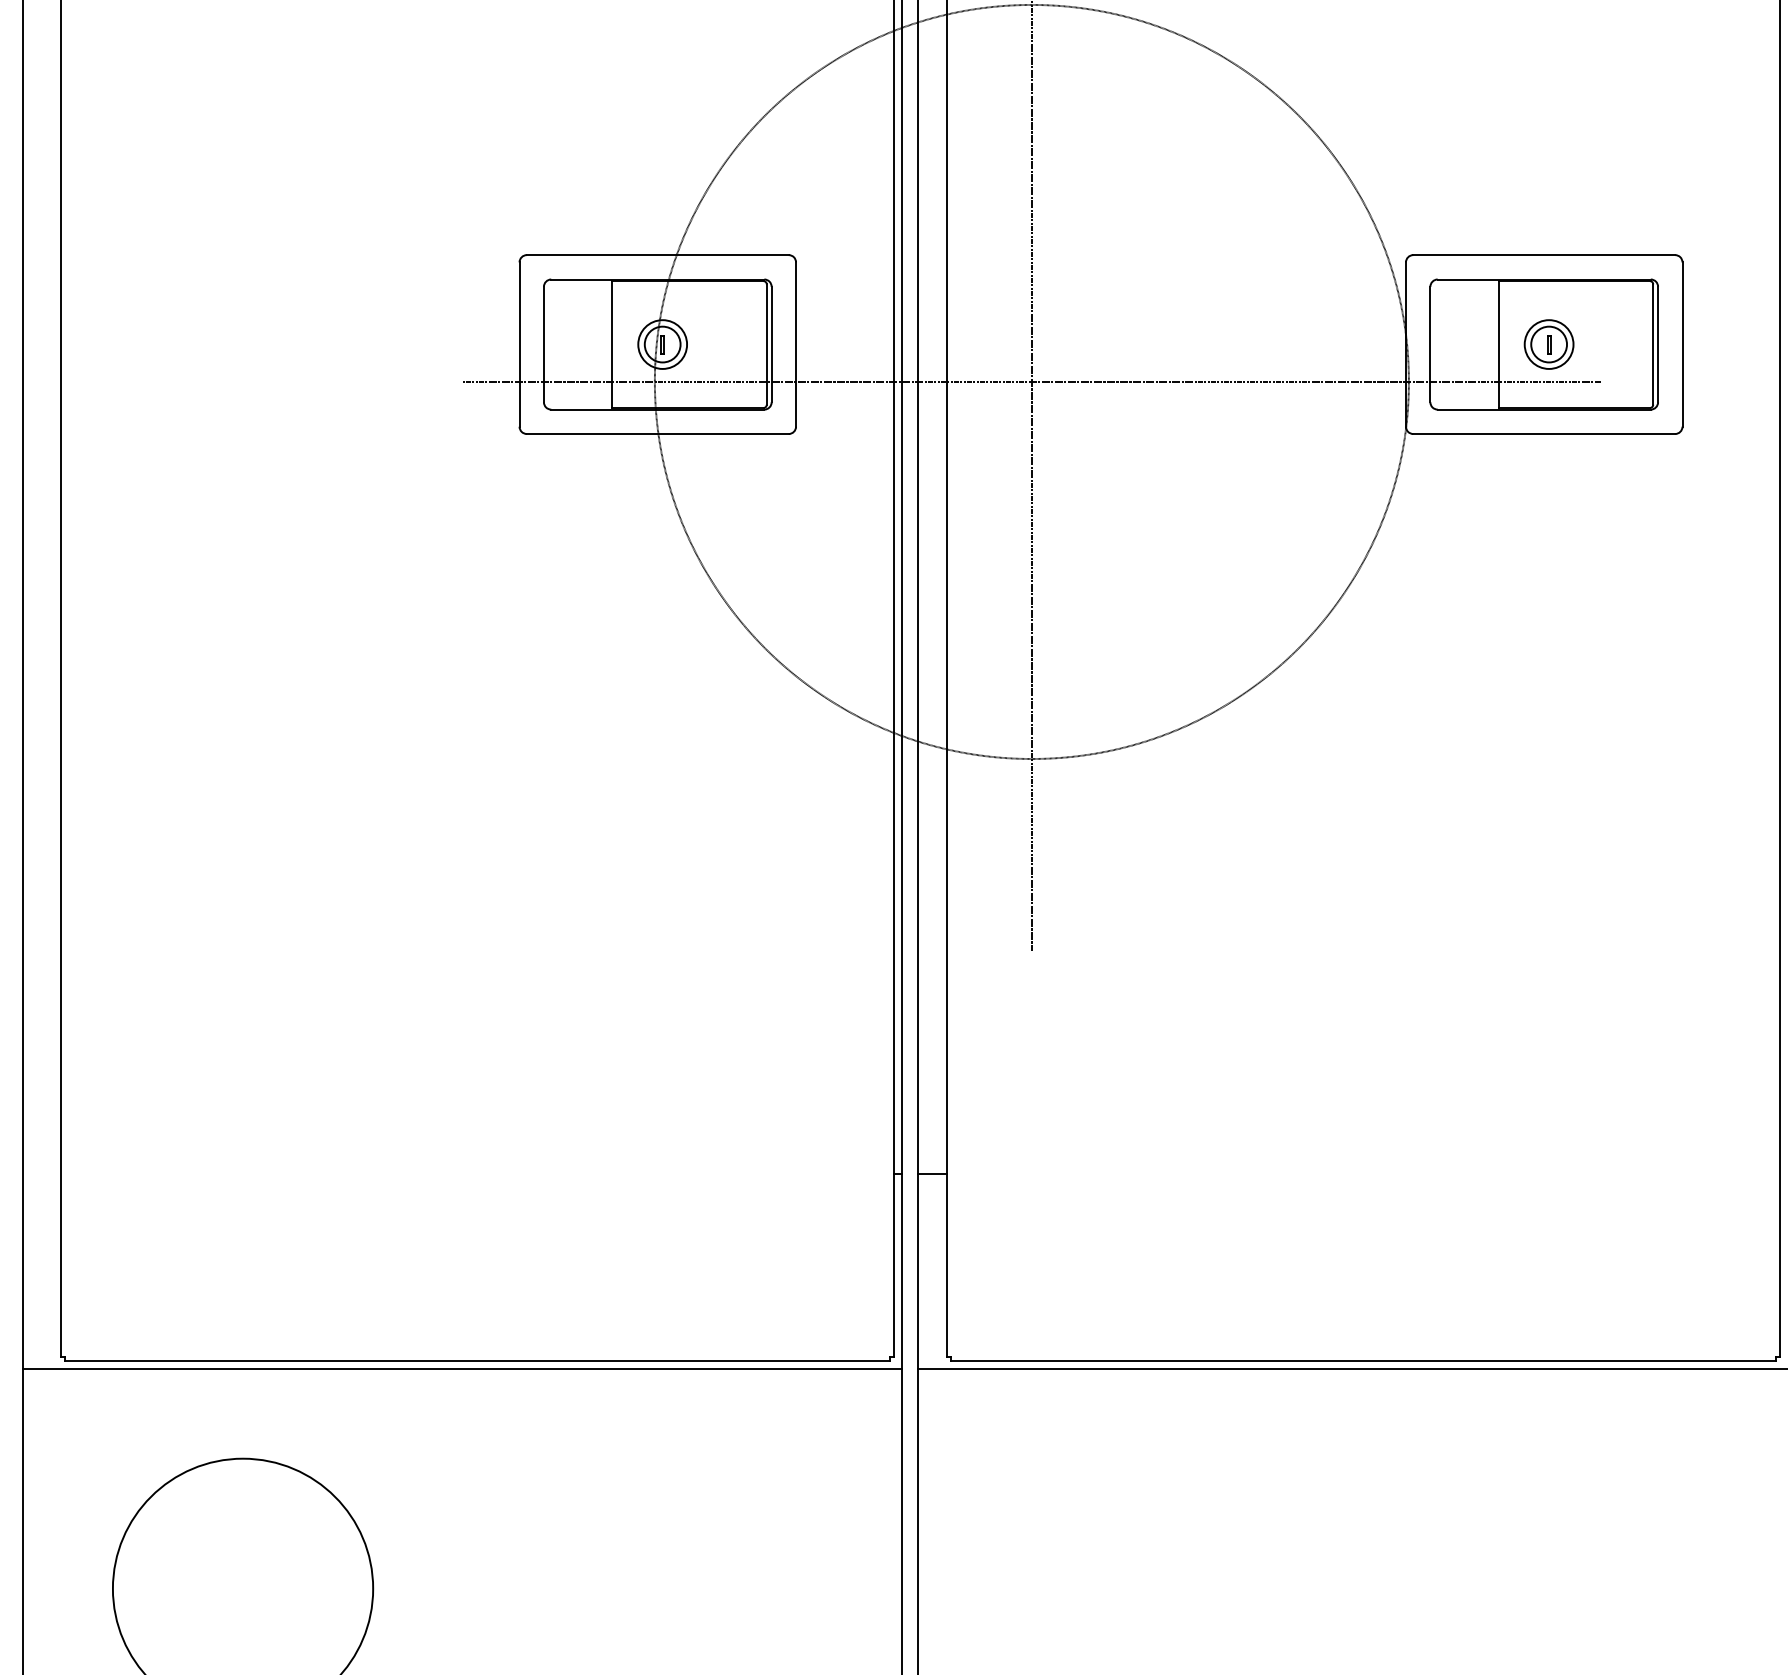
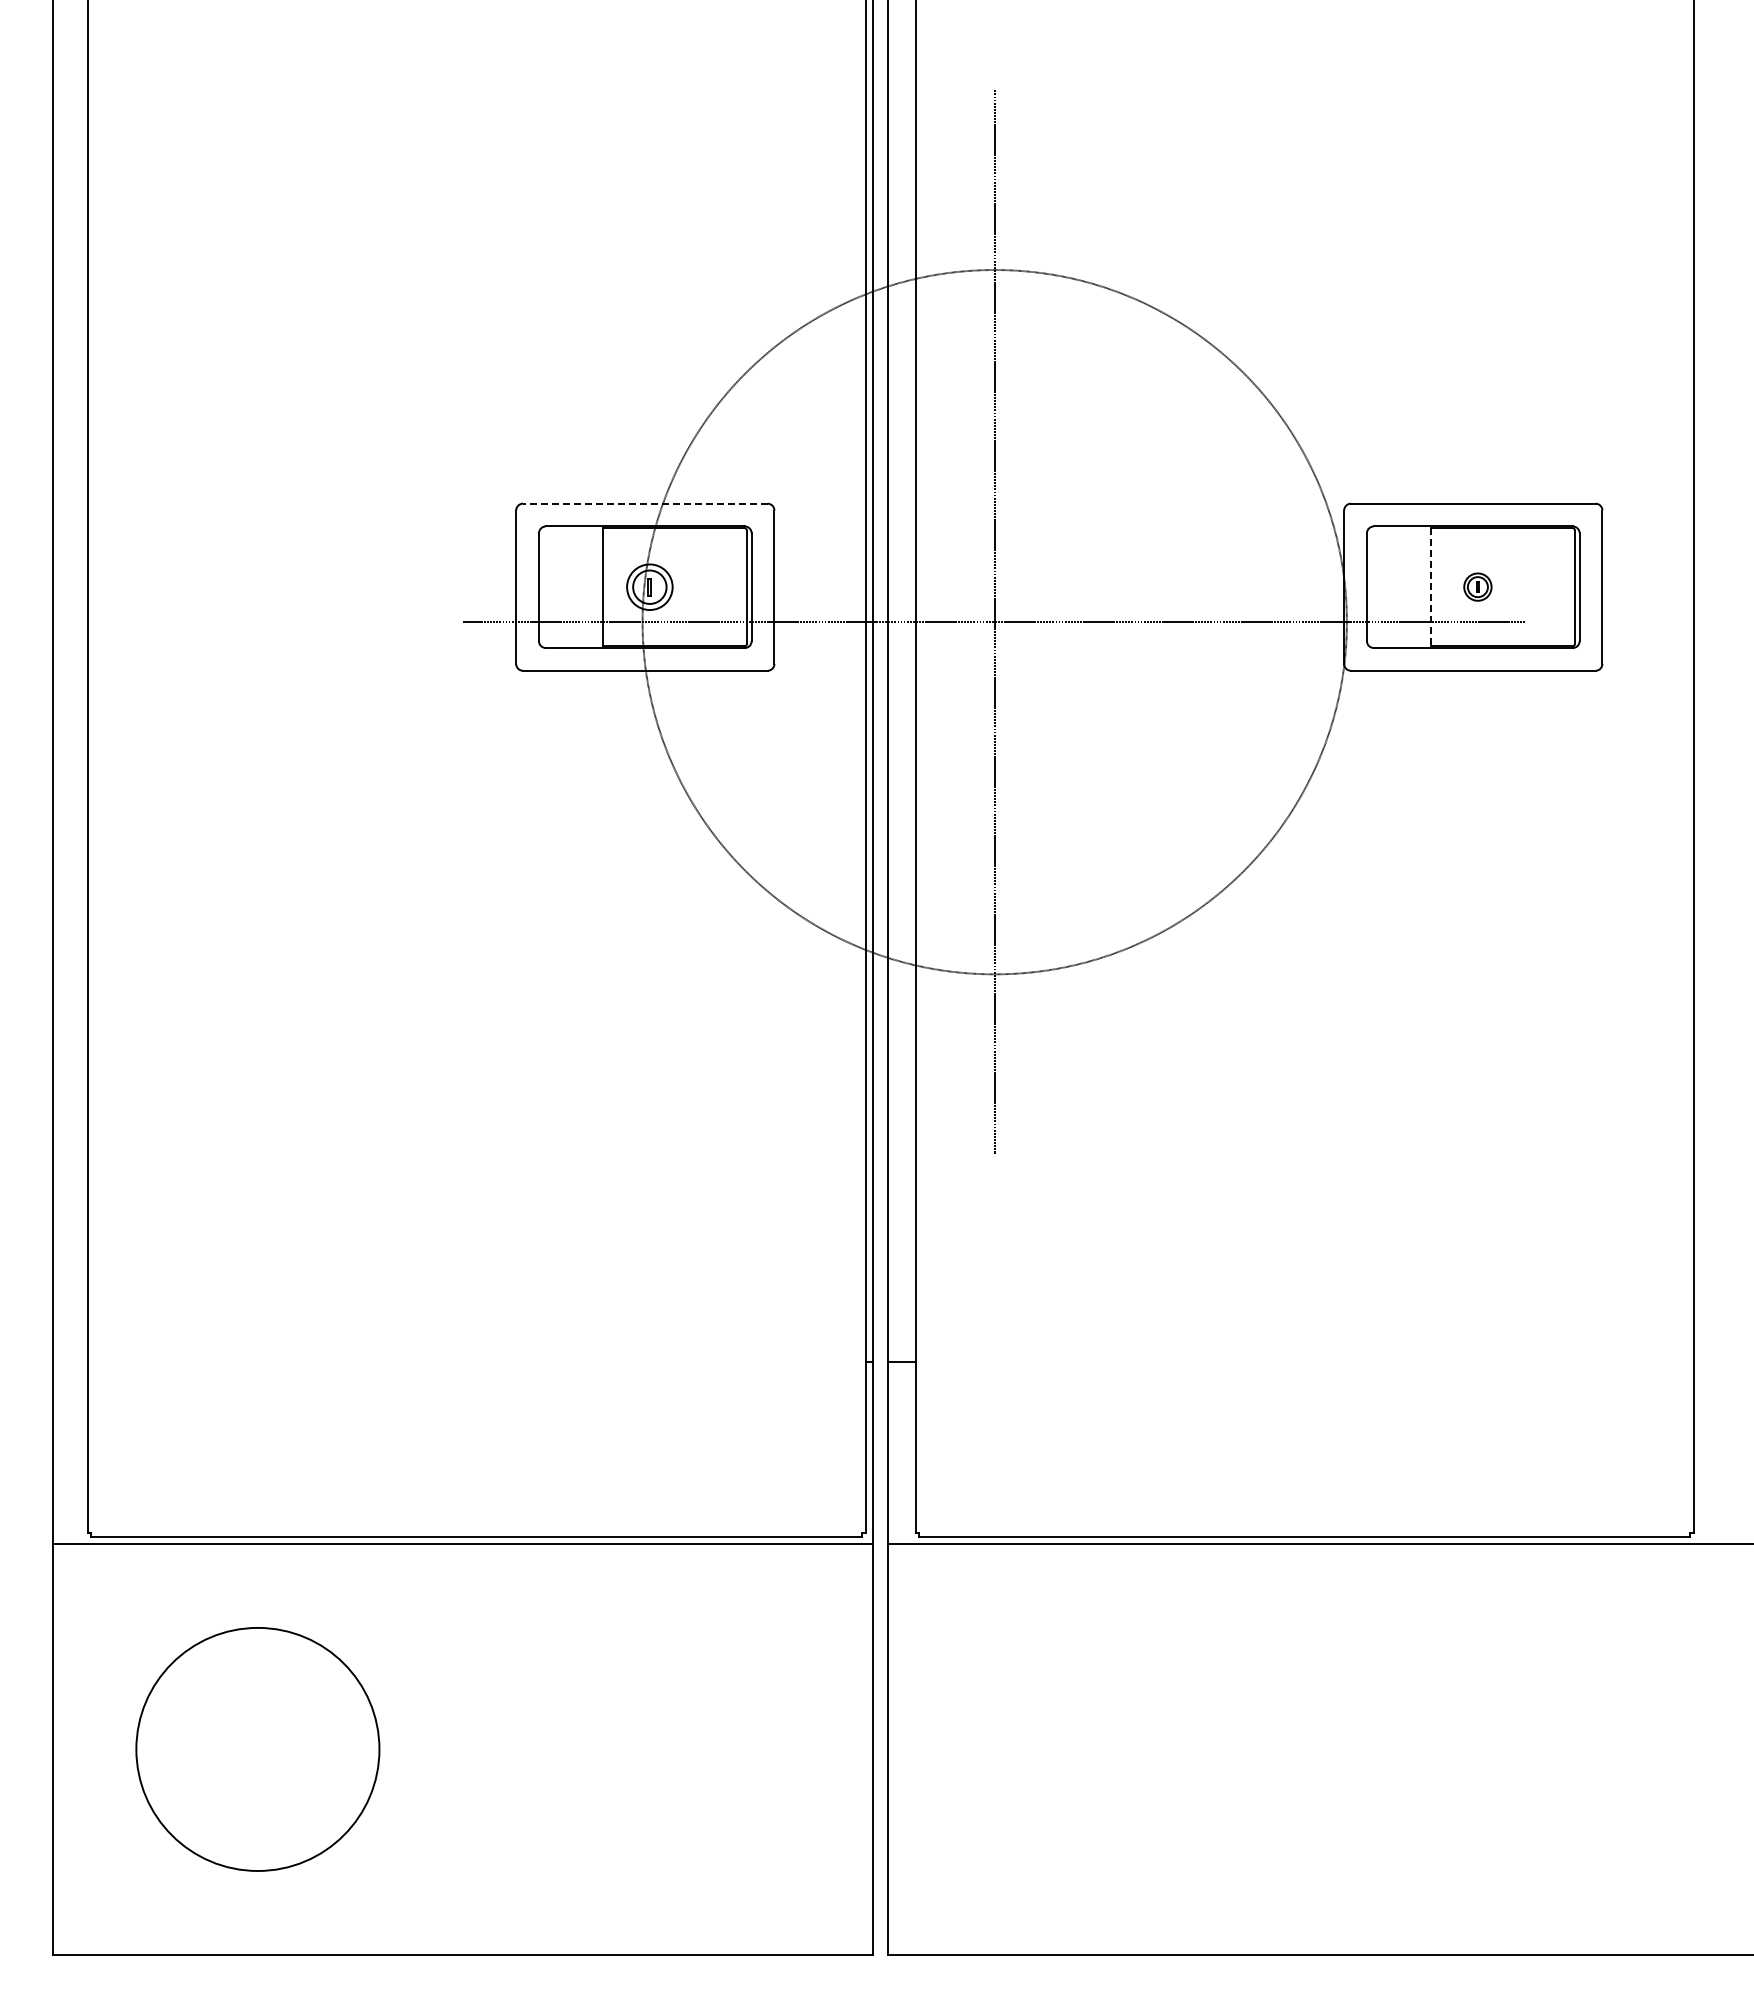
line: (656, 254) -> (644, 503), solid -> dashed
part: (1548, 343) -> (1477, 586), size x0.6
line: (1498, 344) -> (1430, 587), solid -> dashed

